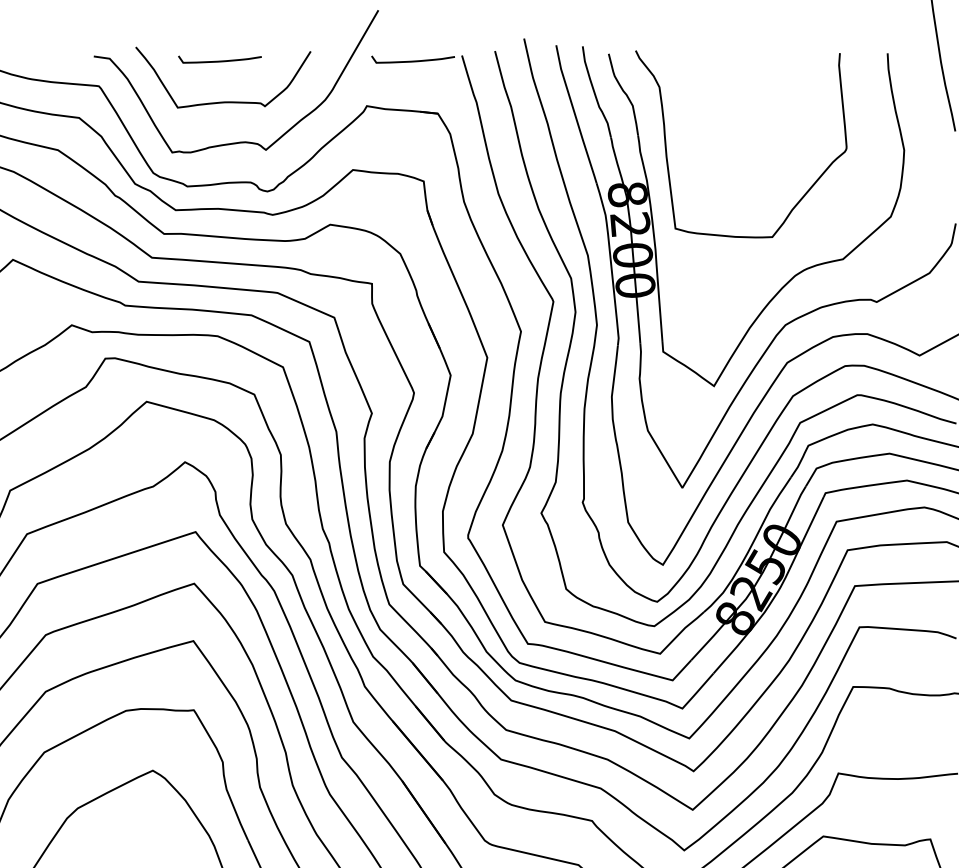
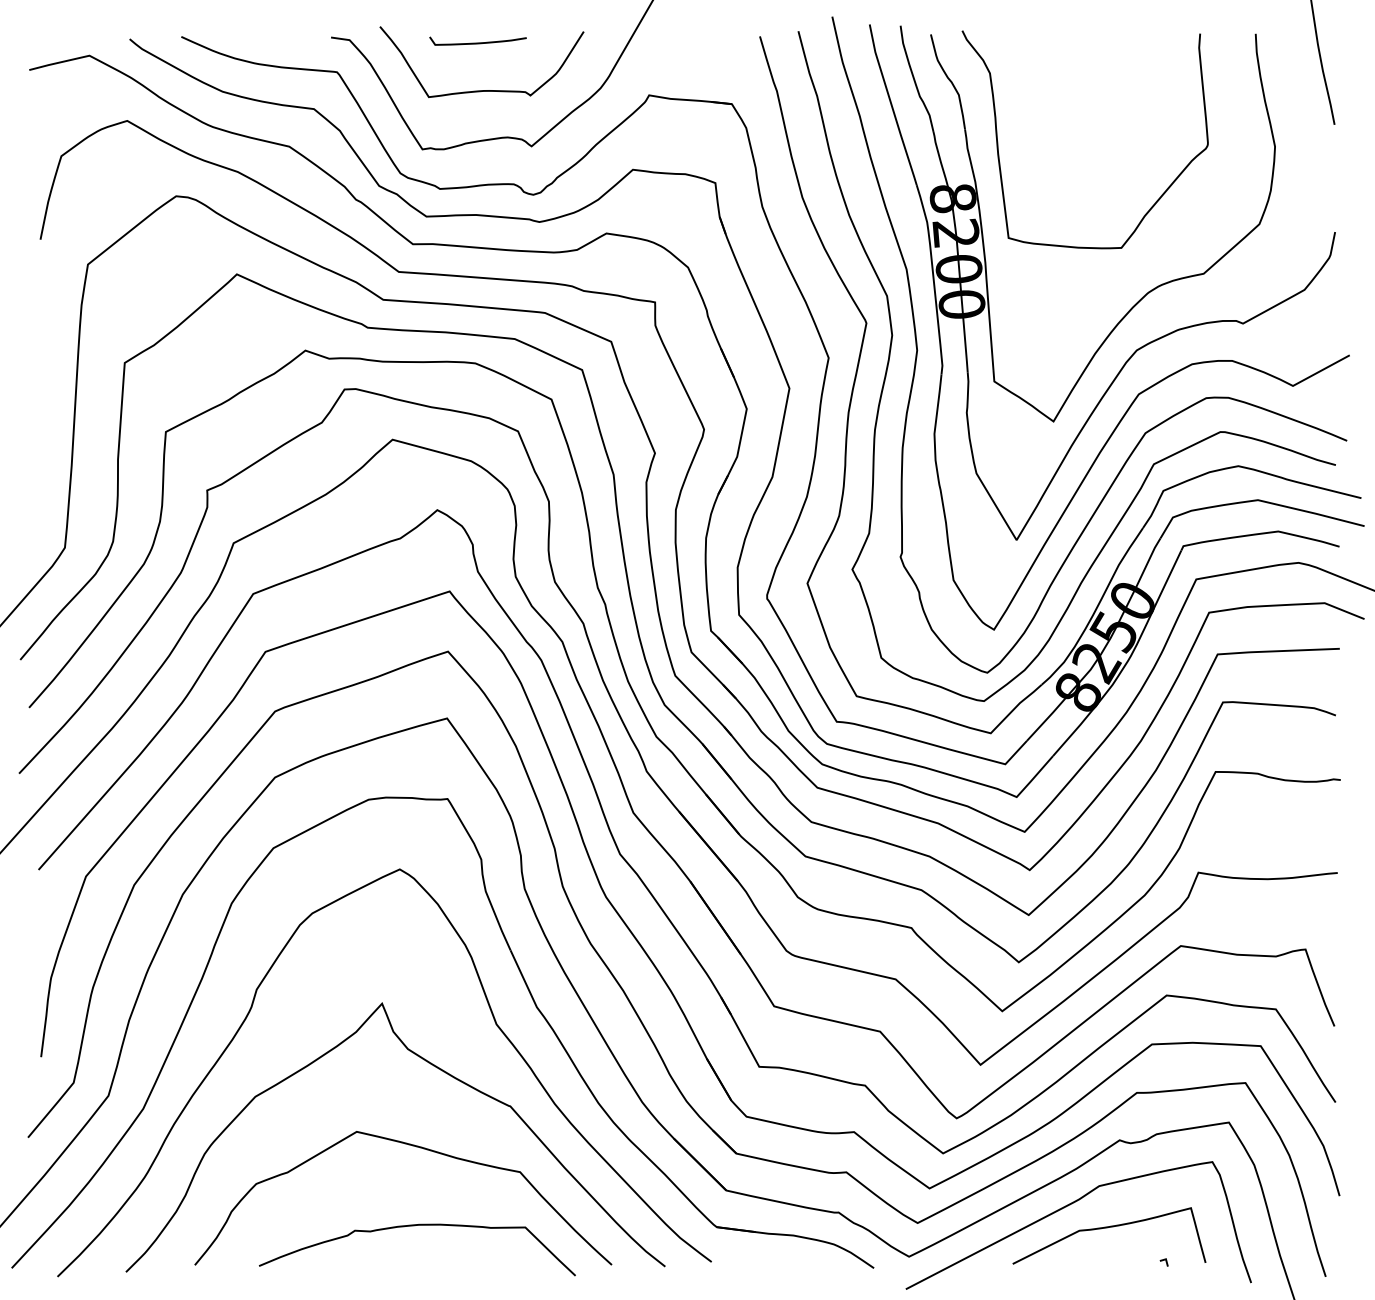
curve: (412, 60) -> (702, 42), removed

